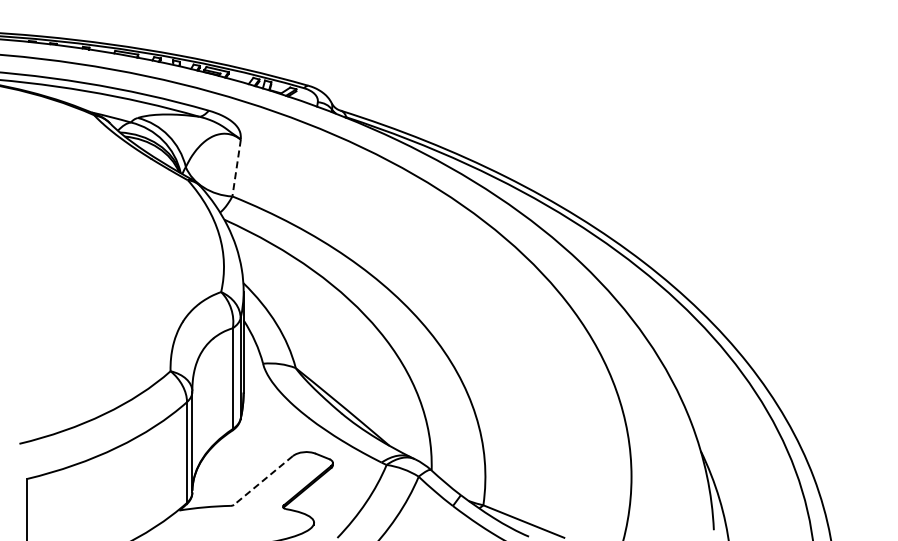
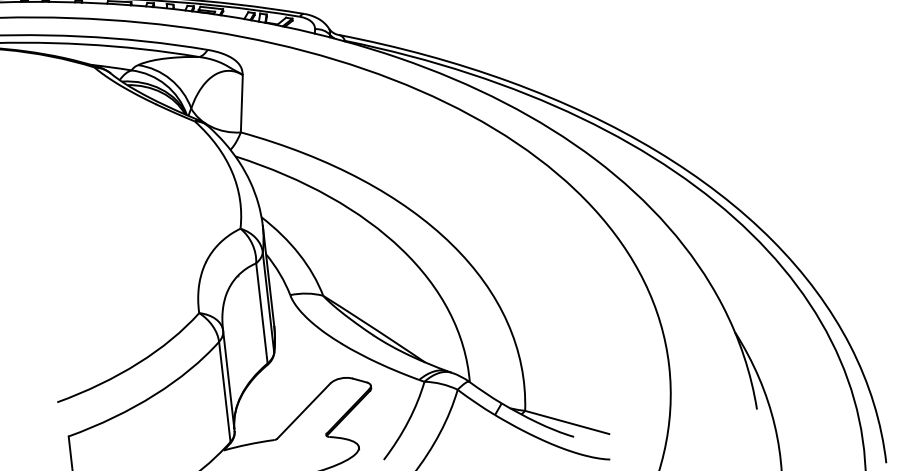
line: (236, 168) -> (241, 104), dashed -> solid
line: (263, 480) -> (303, 411), dashed -> solid

